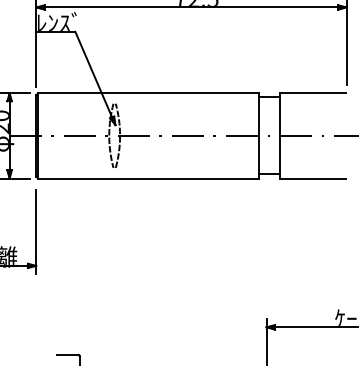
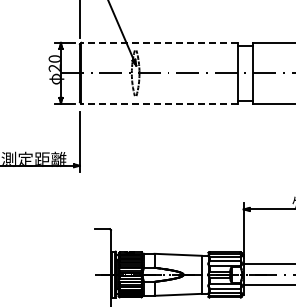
line: (148, 92) -> (159, 42), solid -> dashed
line: (148, 178) -> (159, 103), solid -> dashed

